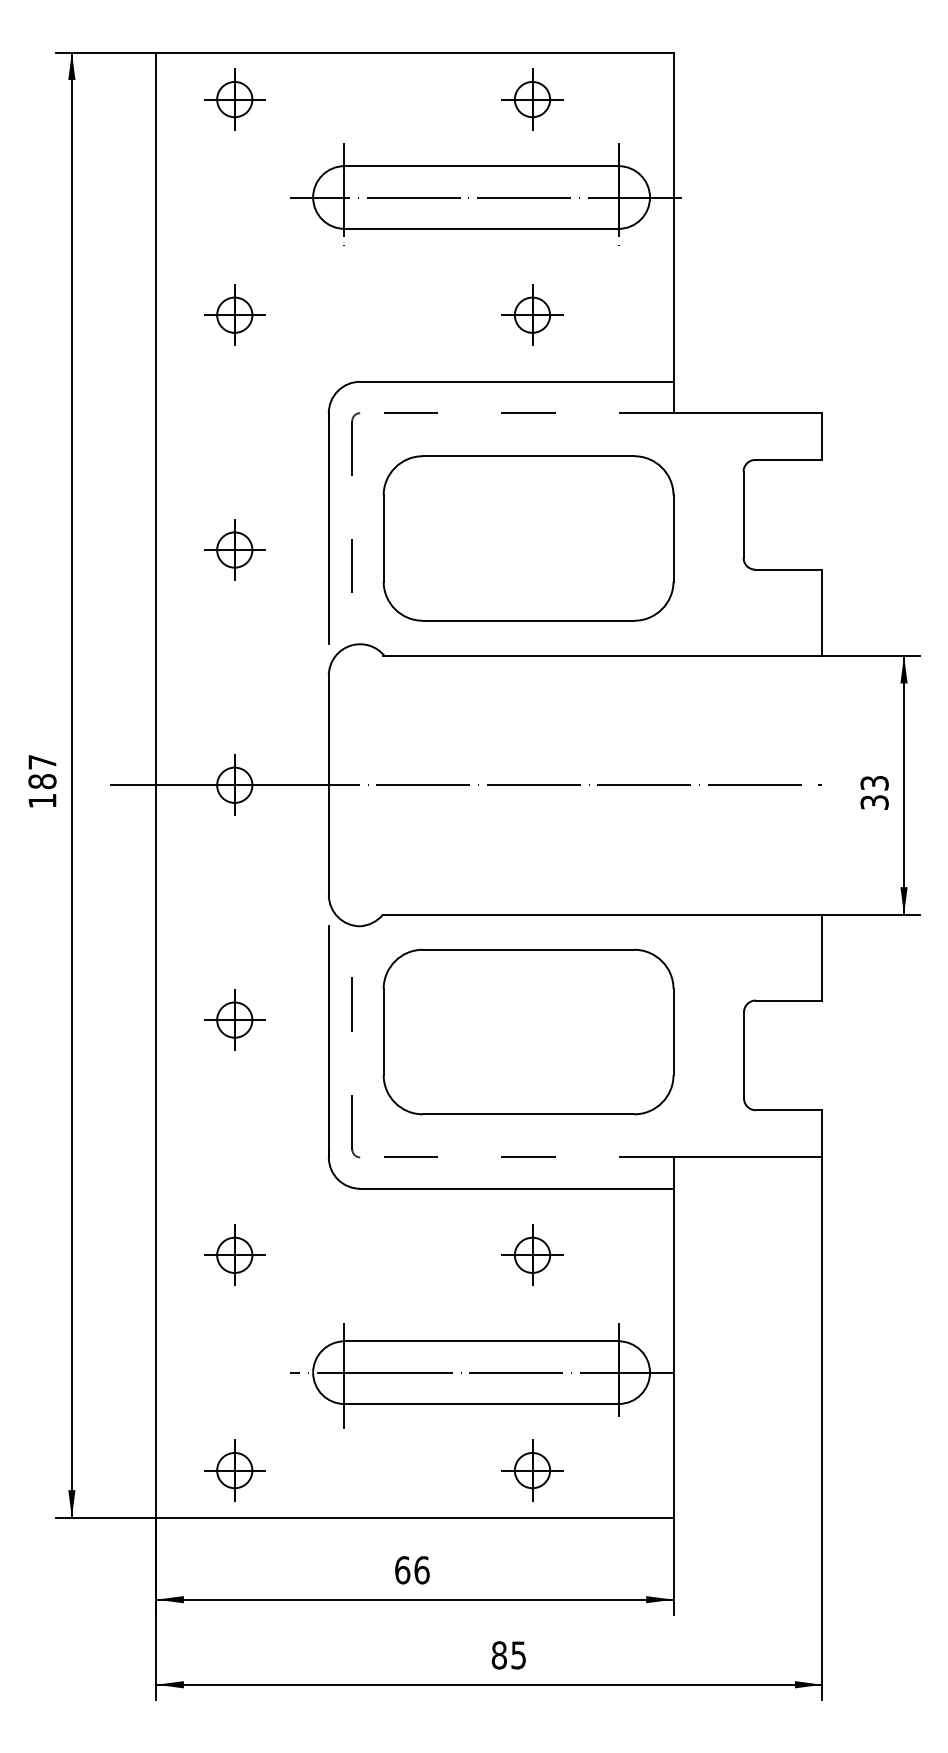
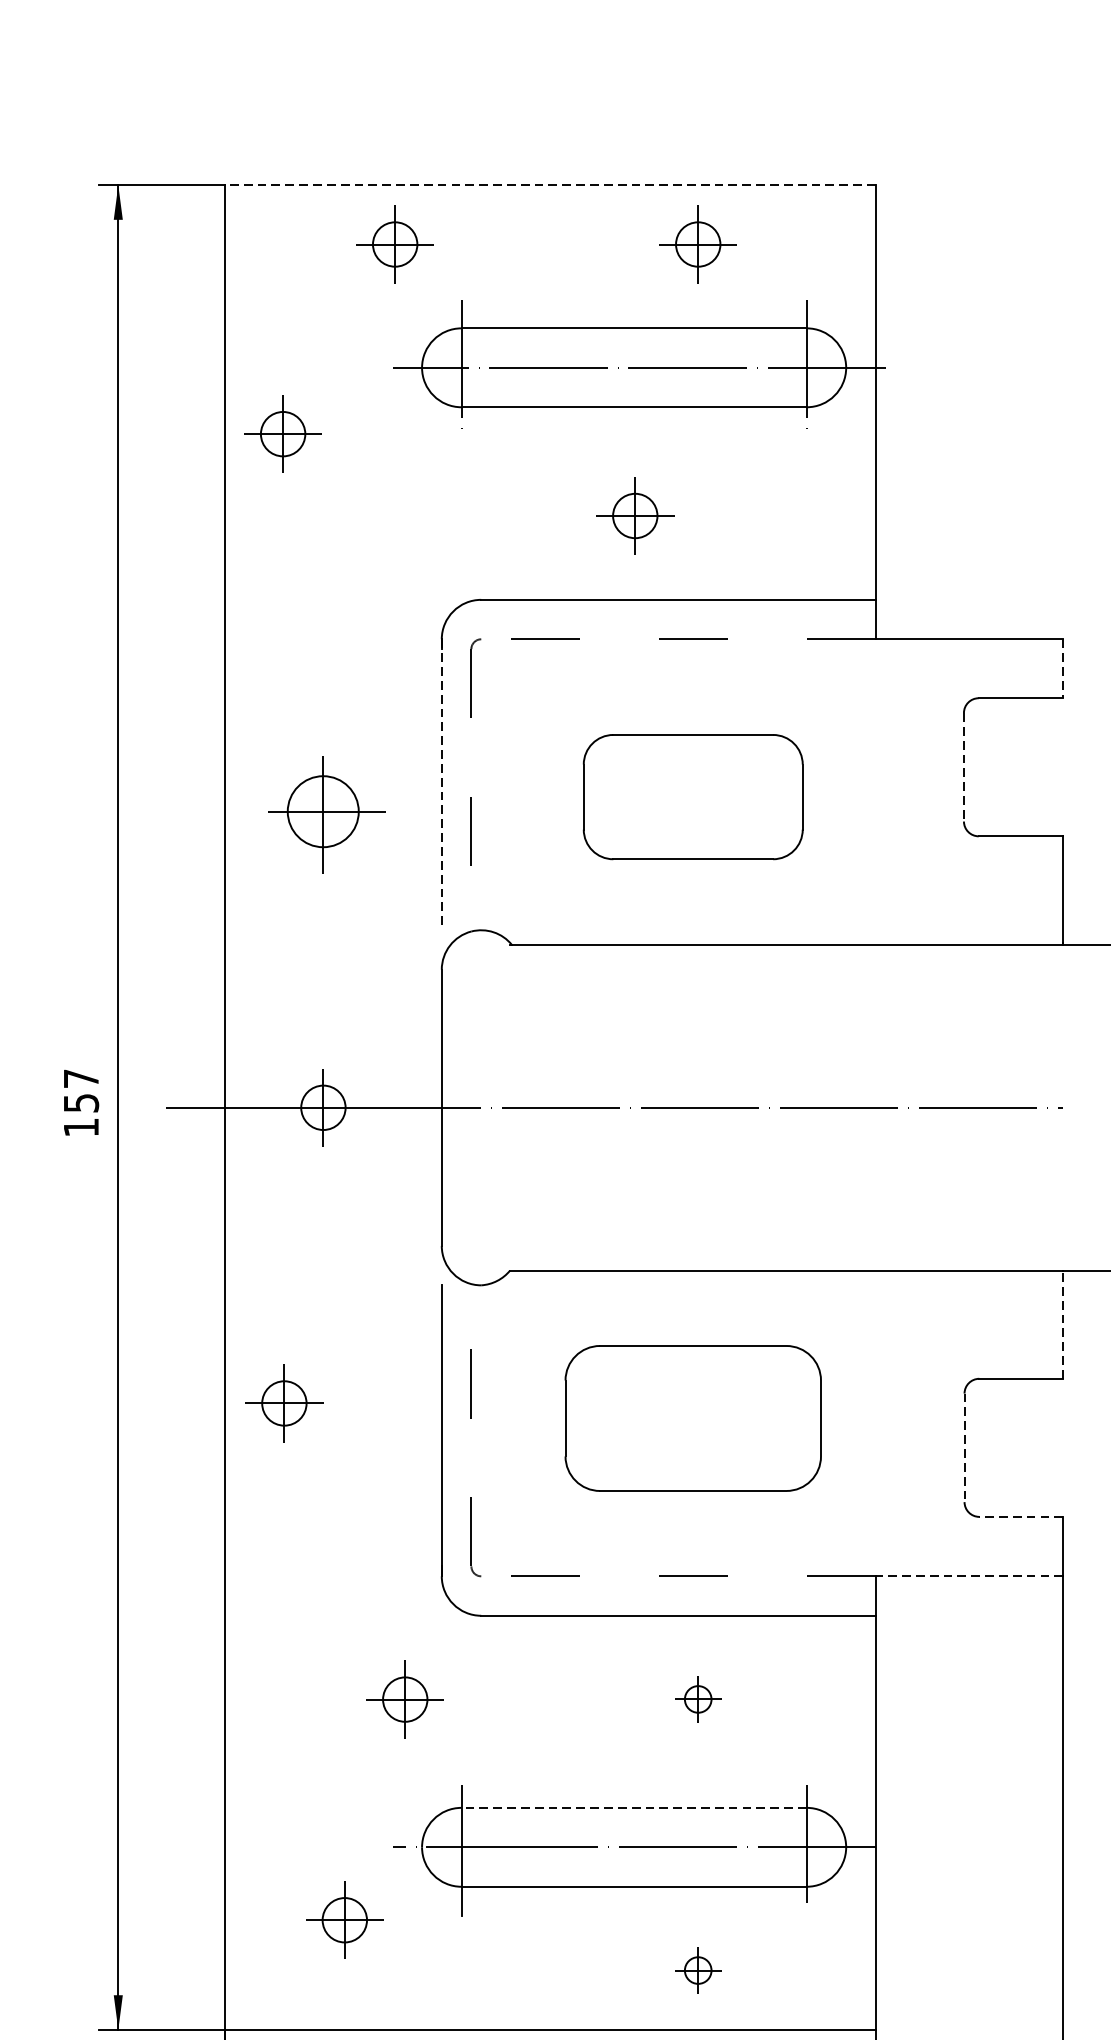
line: (414, 52) -> (549, 185), solid -> dashed
part: (234, 99) -> (394, 244), moved
part: (234, 314) -> (282, 433), moved
part: (532, 314) -> (635, 515), moved
line: (822, 437) -> (1063, 669), solid -> dashed
line: (743, 515) -> (963, 768), solid -> dashed
line: (328, 528) -> (441, 784), solid -> dashed
part: (528, 538) -> (693, 797), size x0.6
part: (234, 549) -> (323, 810), size x1.6
text: (42, 781) -> (81, 1103), 187 -> 157
line: (822, 957) -> (1063, 1324), solid -> dashed
part: (234, 1019) -> (284, 1402), moved
part: (528, 1031) -> (693, 1417), size x0.7
line: (744, 1055) -> (965, 1448), solid -> dashed
line: (788, 1110) -> (1020, 1517), solid -> dashed
line: (747, 1157) -> (968, 1576), solid -> dashed
part: (234, 1254) -> (404, 1698), moved
part: (532, 1254) -> (698, 1698), size x0.6
line: (481, 1341) -> (634, 1808), solid -> dashed
part: (234, 1470) -> (344, 1920), moved
part: (532, 1470) -> (698, 1970), size x0.6

